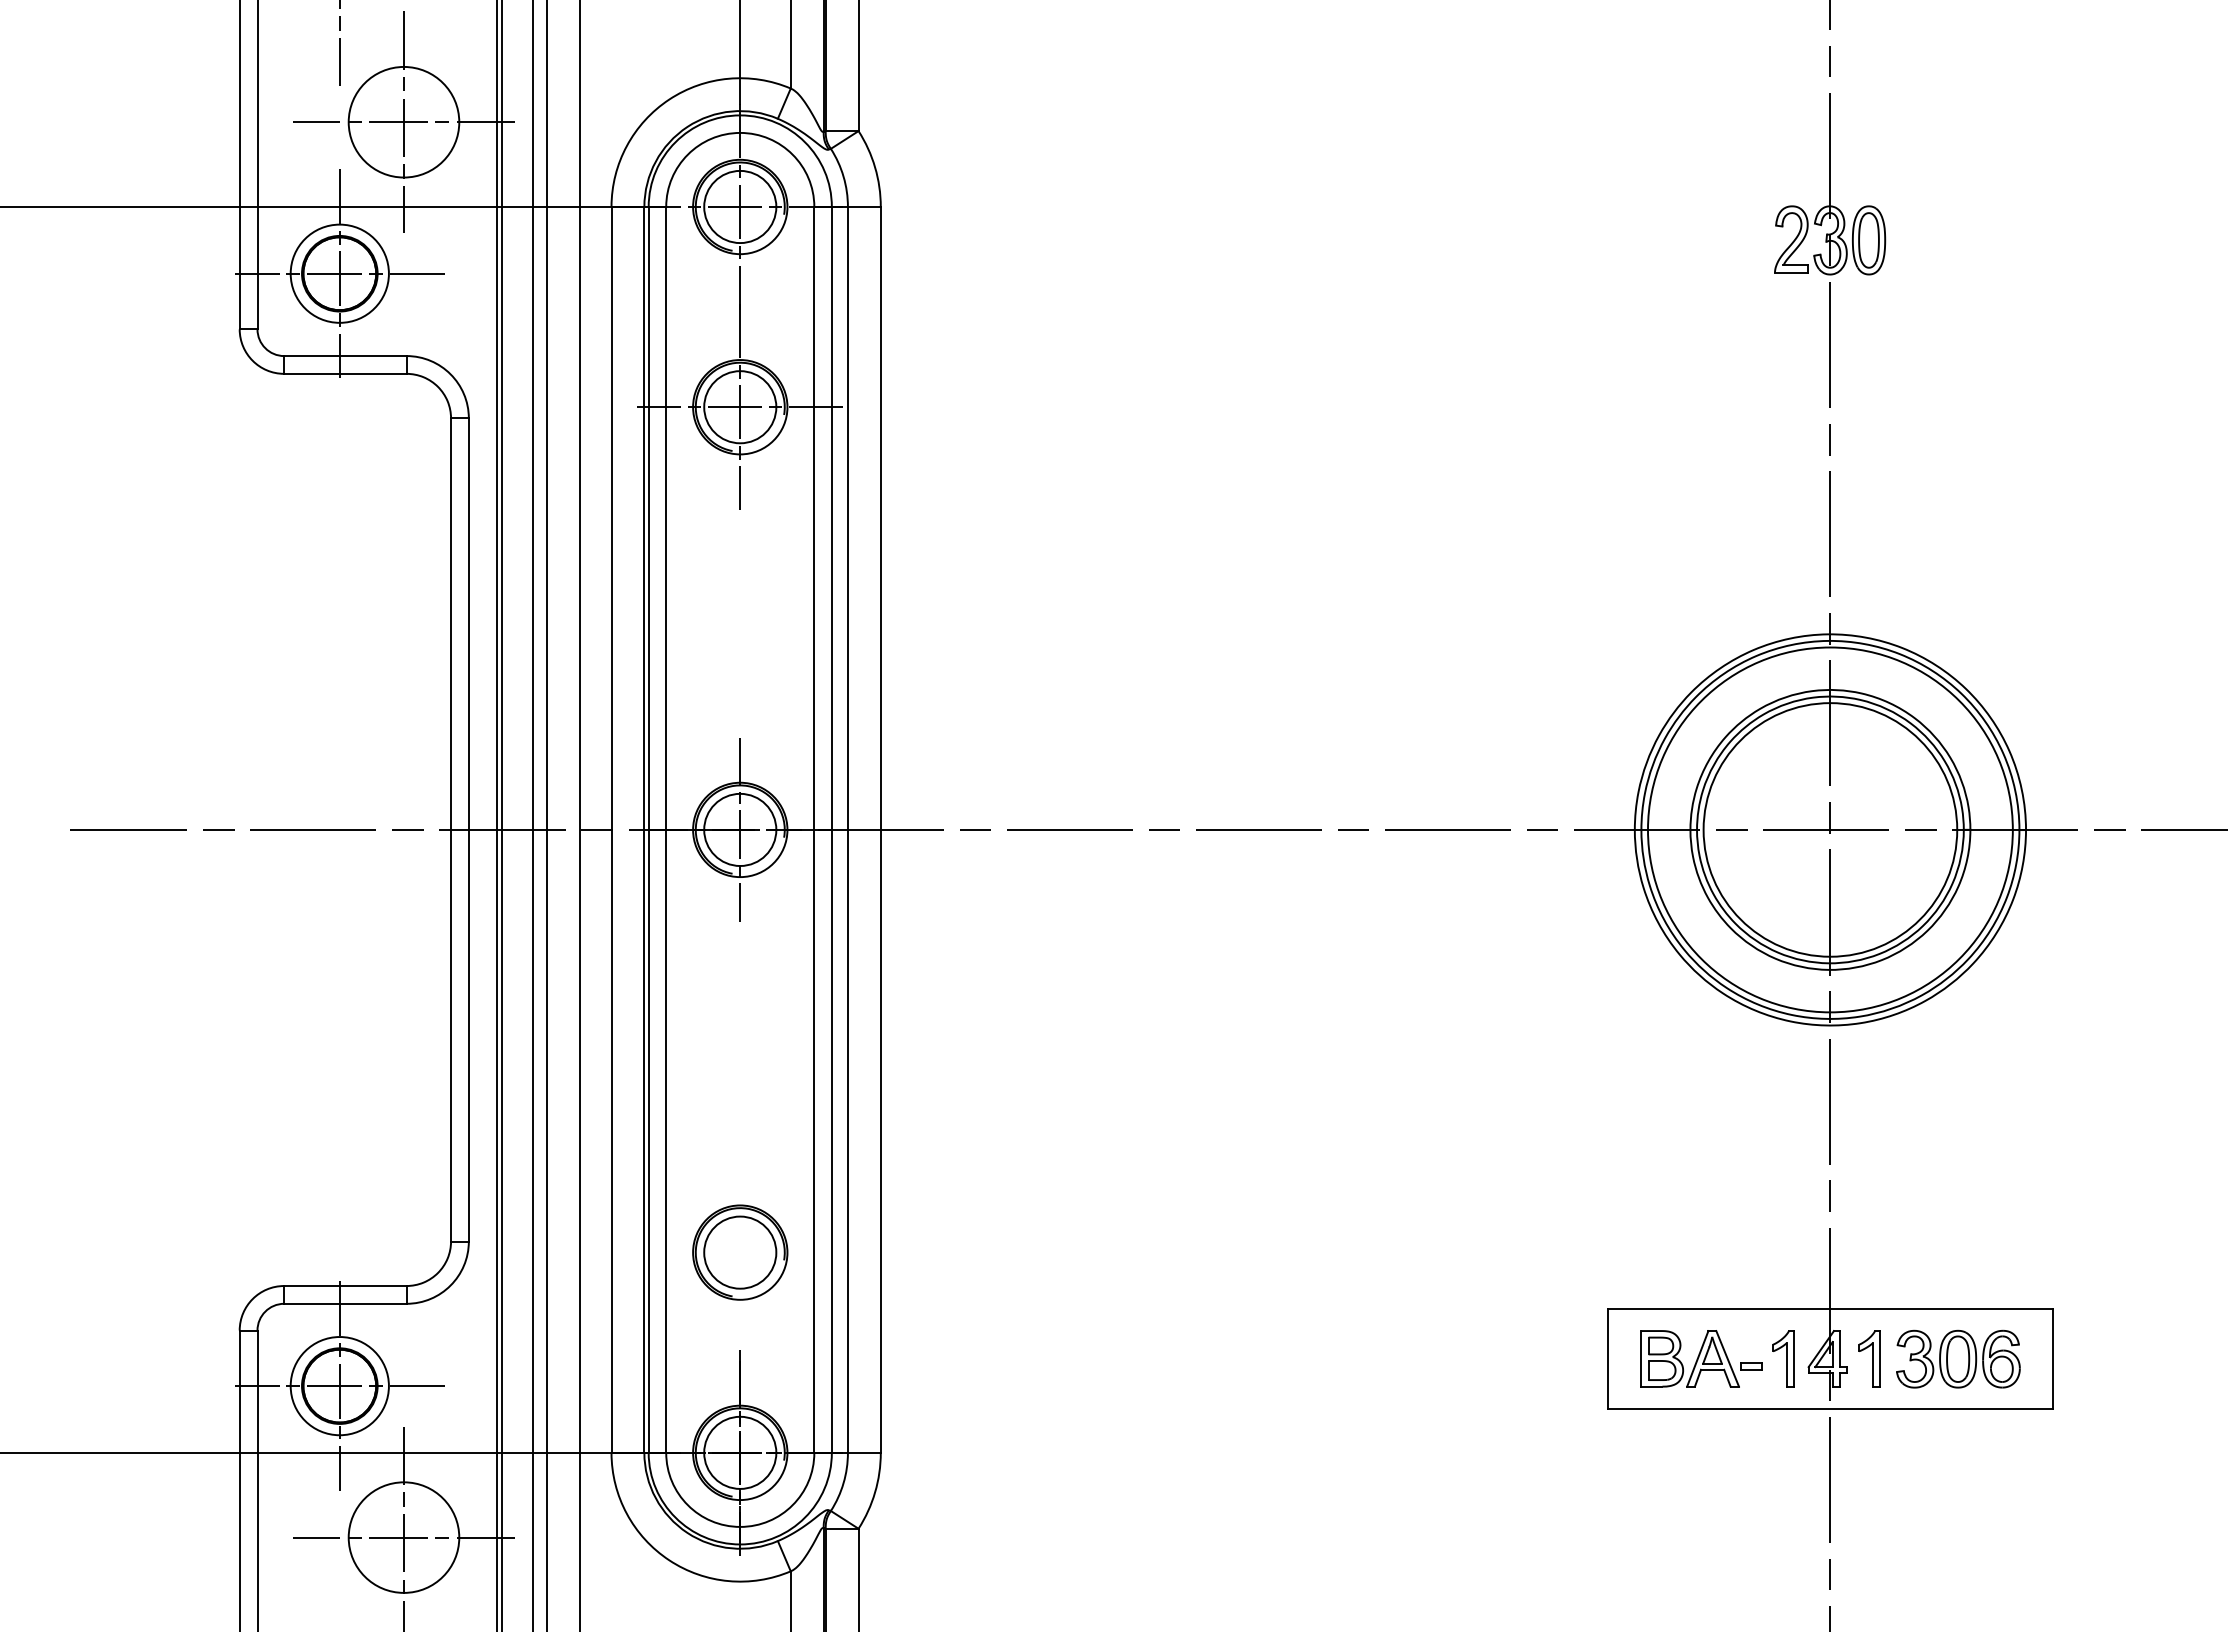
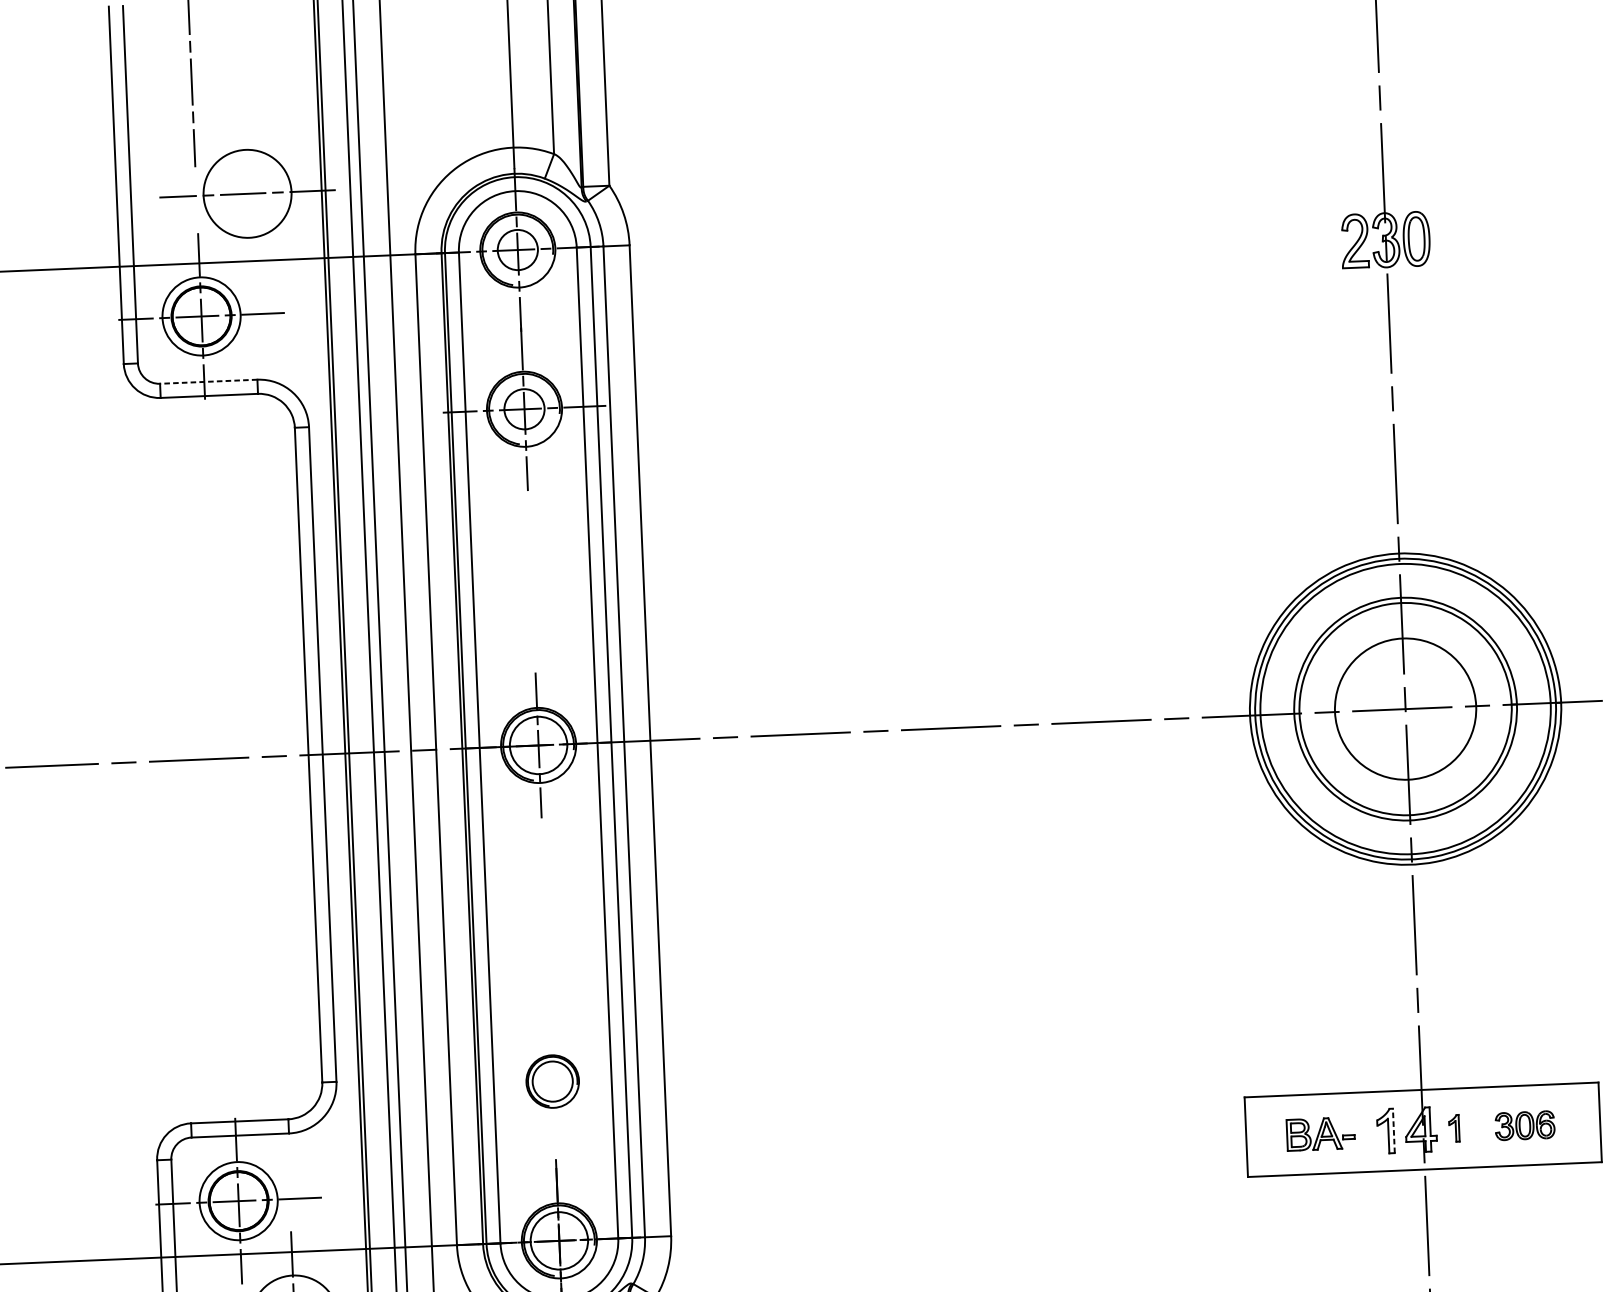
line: (404, 122) -> (247, 194), removed
circle: (740, 206) -> (518, 249), size x0.7
line: (344, 356) -> (208, 382), solid -> dashed
circle: (740, 407) -> (524, 409), size x0.7
circle: (1830, 829) -> (1405, 708), size x0.7
part: (740, 1252) -> (552, 1081), size x0.7
part: (1701, 1358) -> (1320, 1133), size x0.7
line: (1793, 1358) -> (1393, 1130), solid -> dashed
part: (1869, 1358) -> (1454, 1128), size x0.6
part: (1958, 1358) -> (1525, 1125), size x0.6

